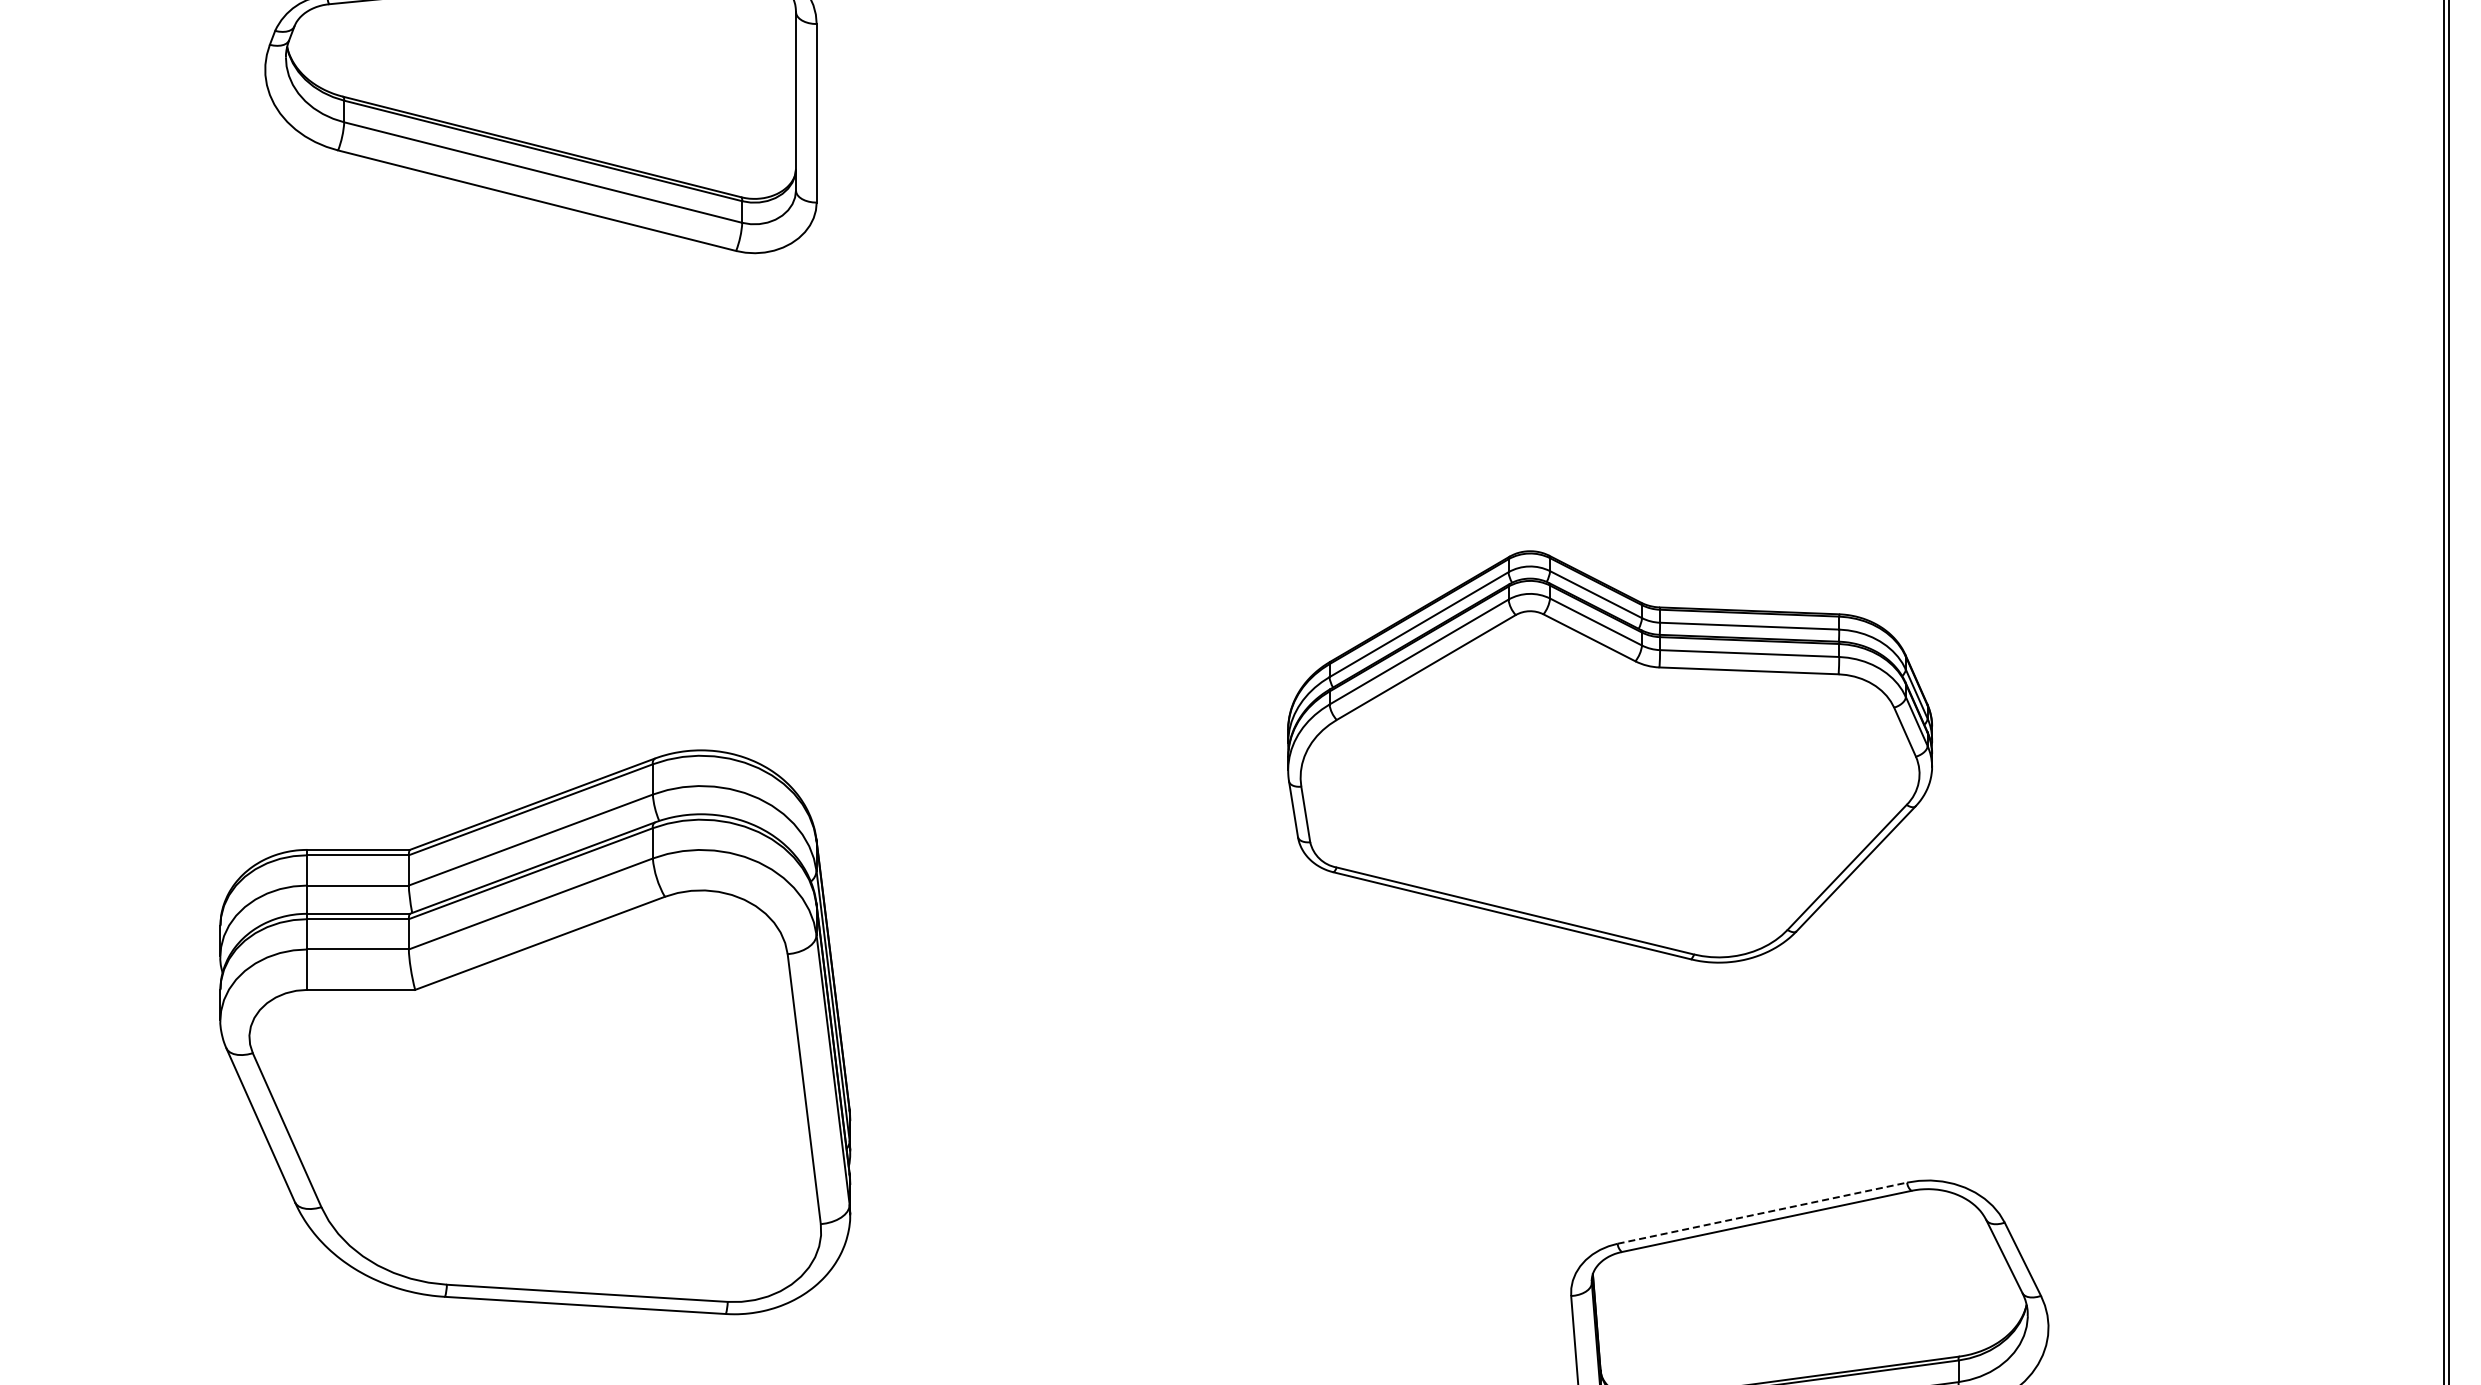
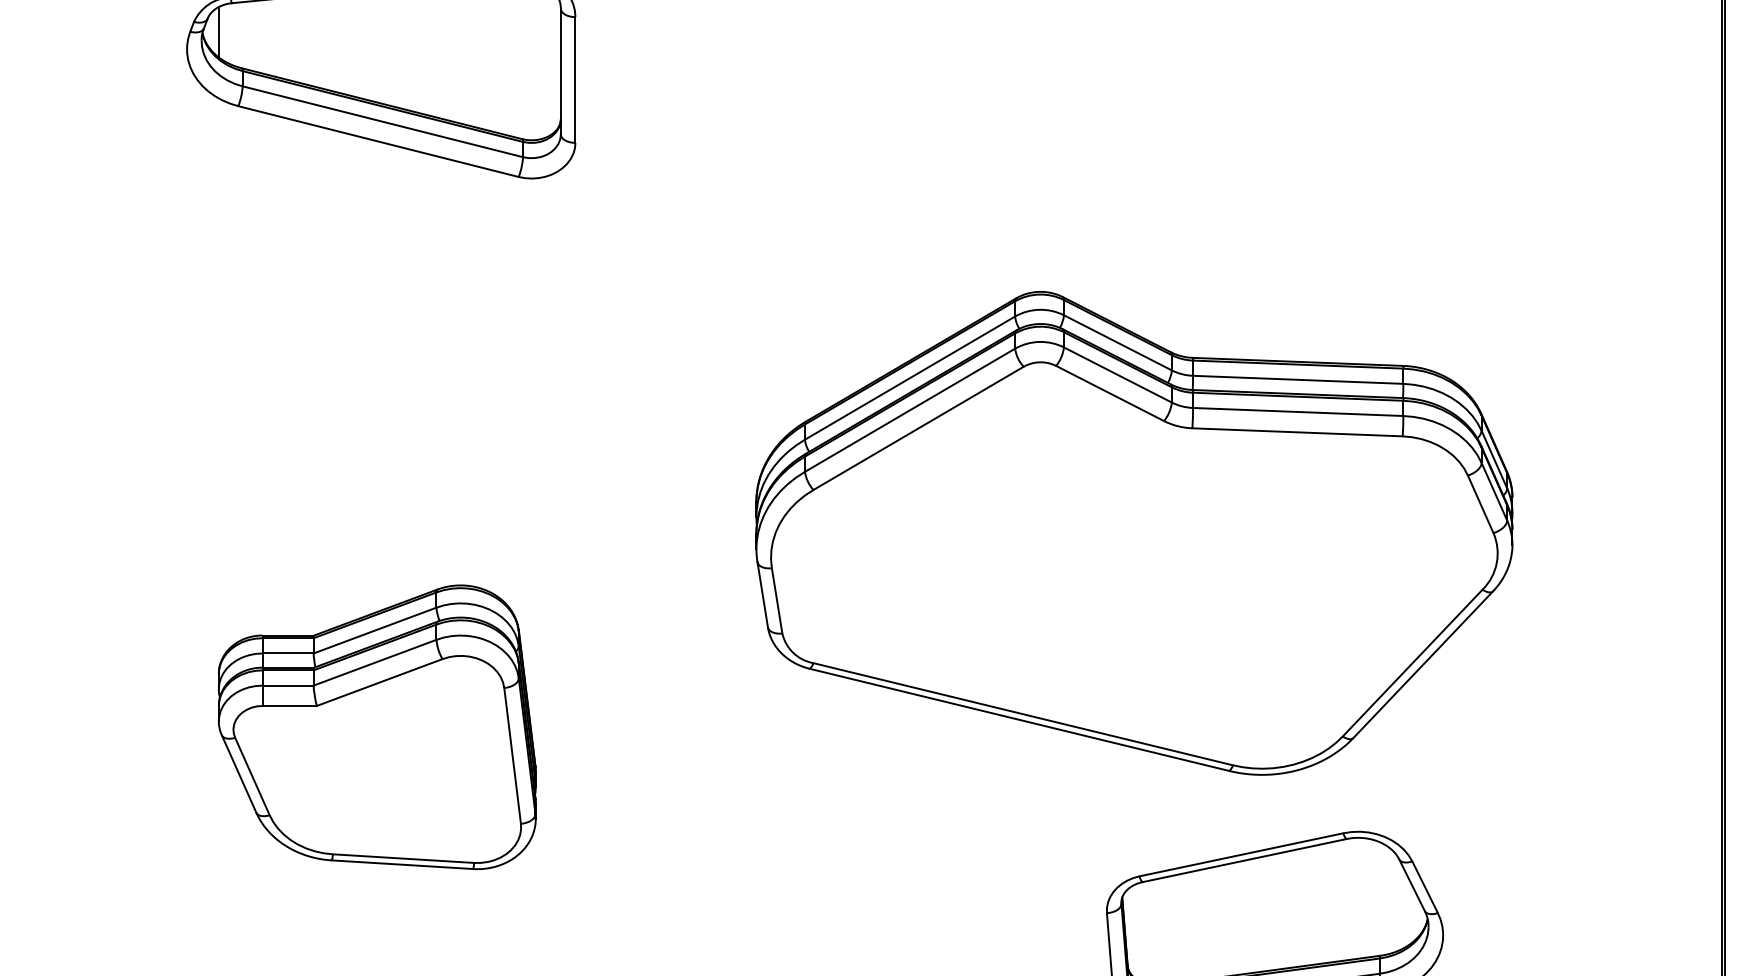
line: (310, 45) -> (218, 32), added
part: (1609, 756) -> (1133, 533), size x1.67
part: (535, 1031) -> (377, 726), size x0.71
line: (1762, 1213) -> (1241, 854), dashed -> solid

